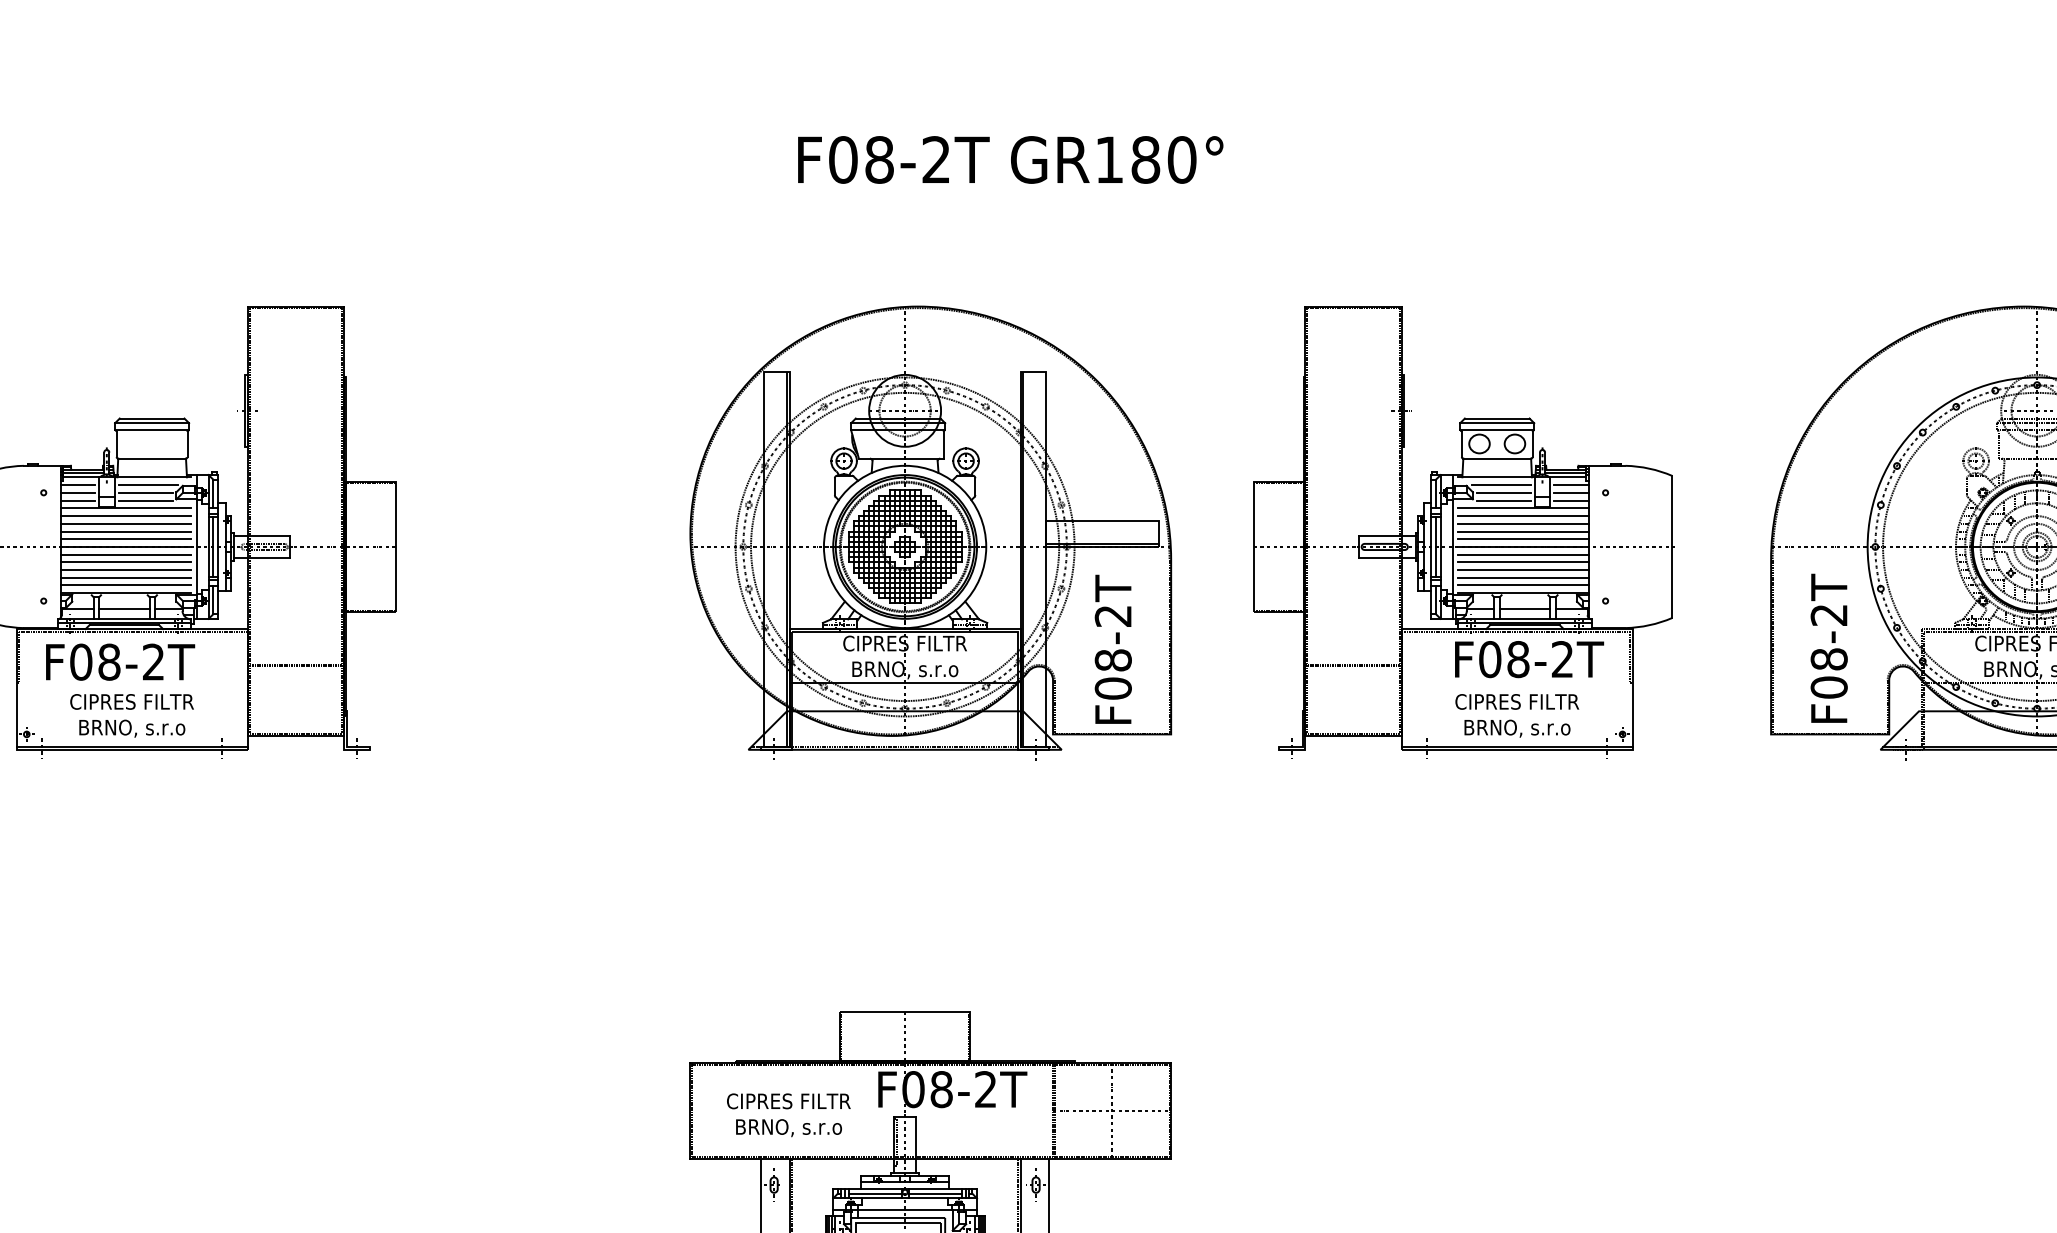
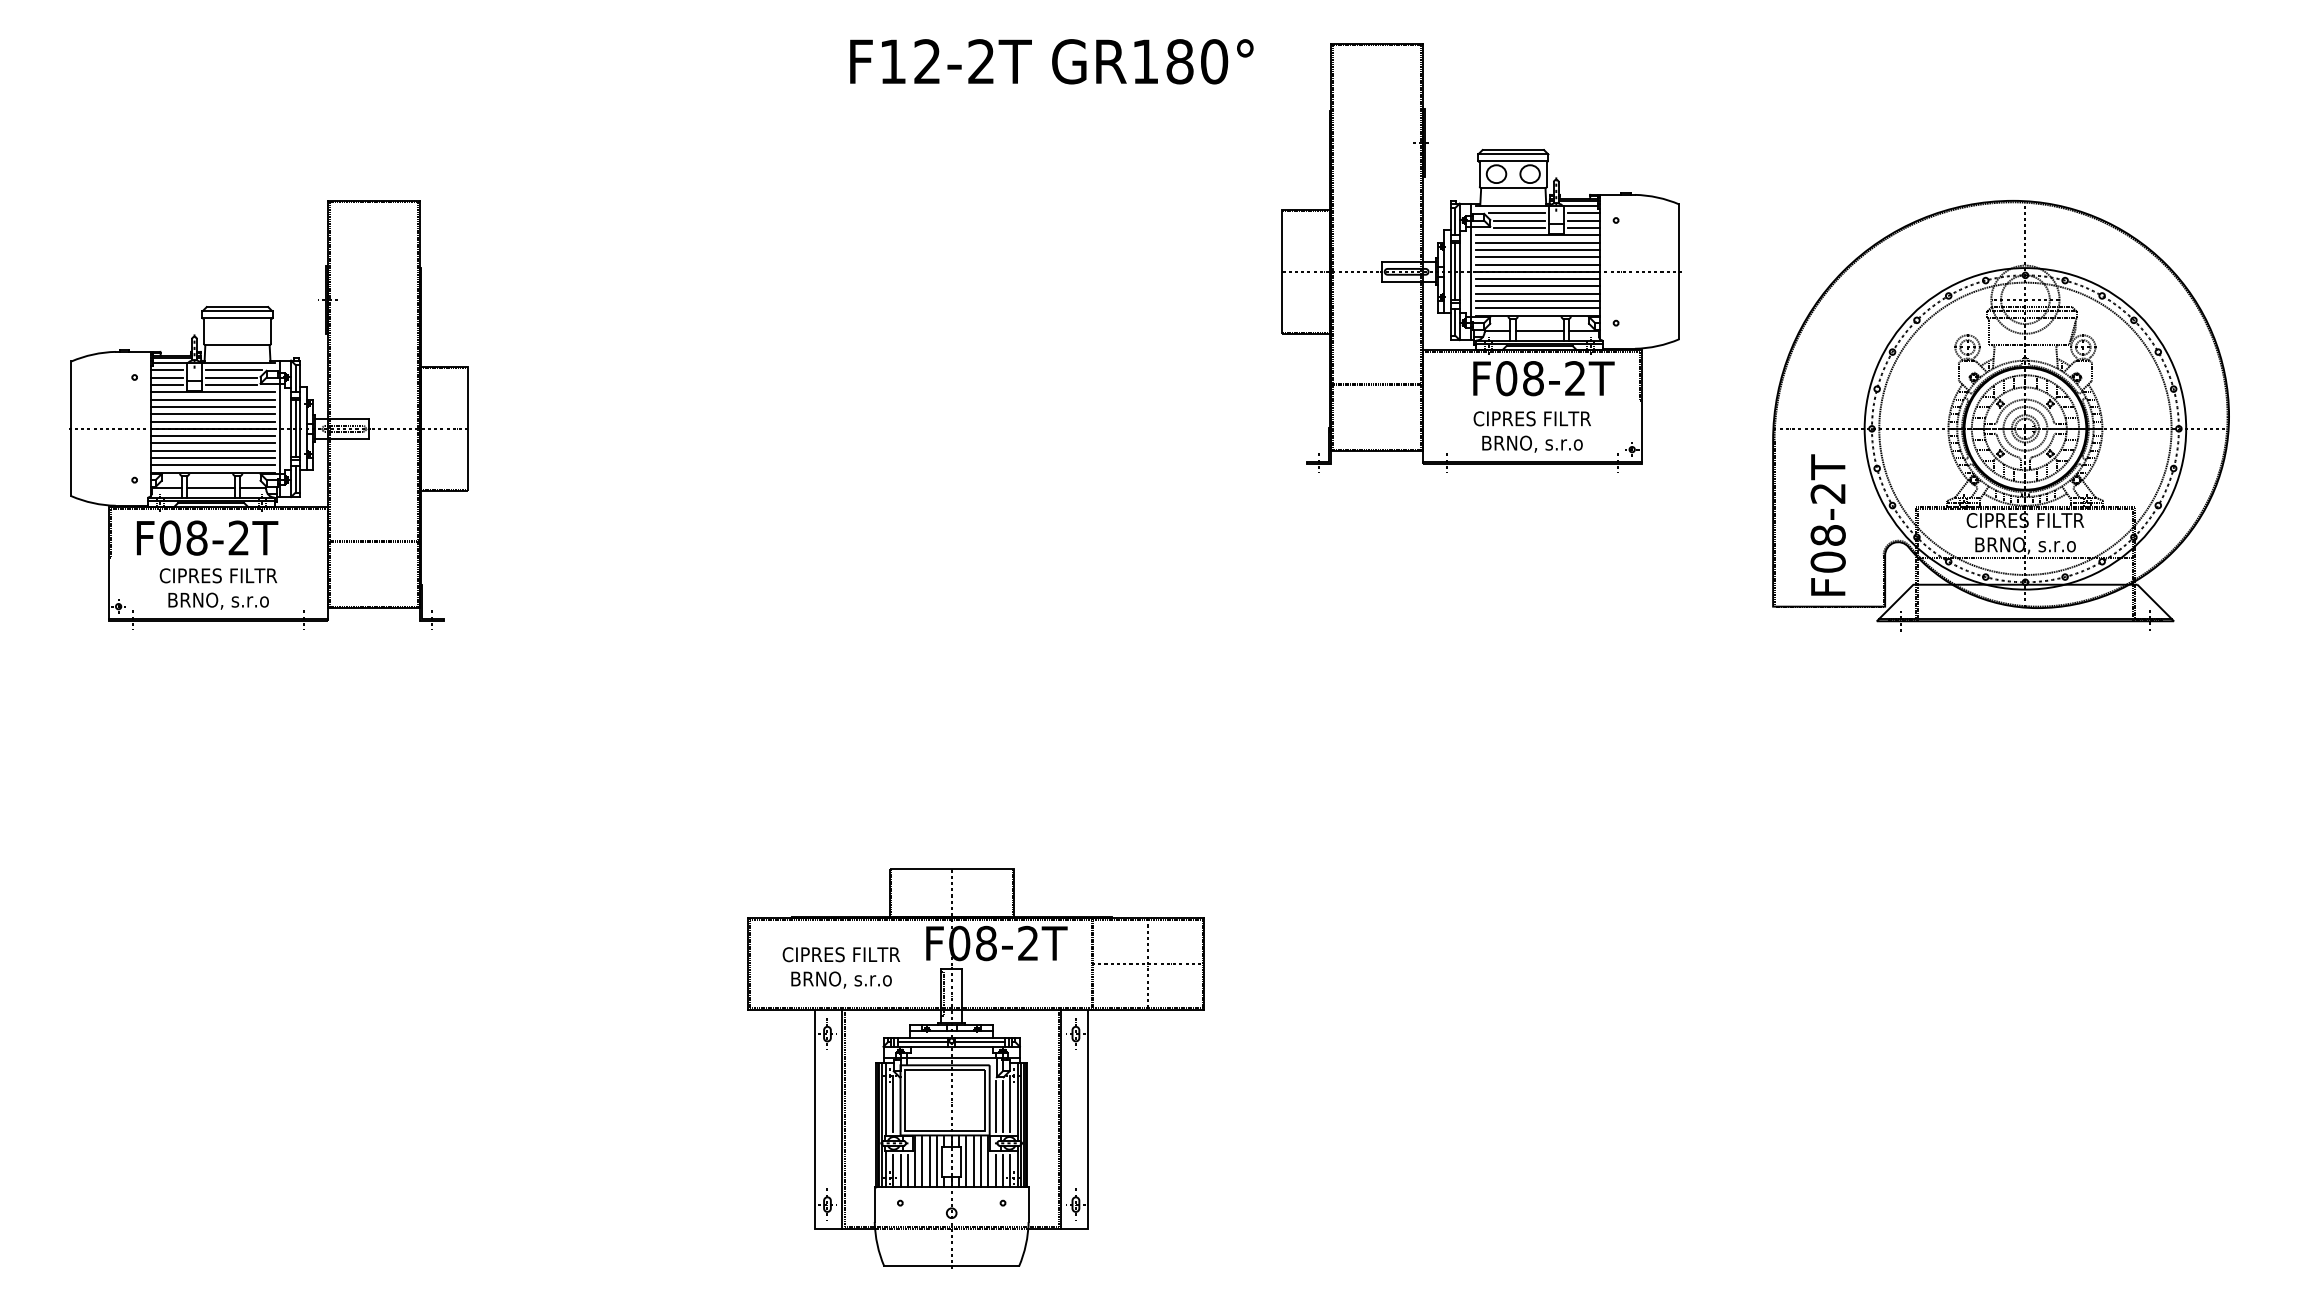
text: (861, 159) -> (910, 61), F08-2T -> F12-2T
part: (1463, 531) -> (1481, 257), moved
part: (930, 532) -> (975, 415), removed

